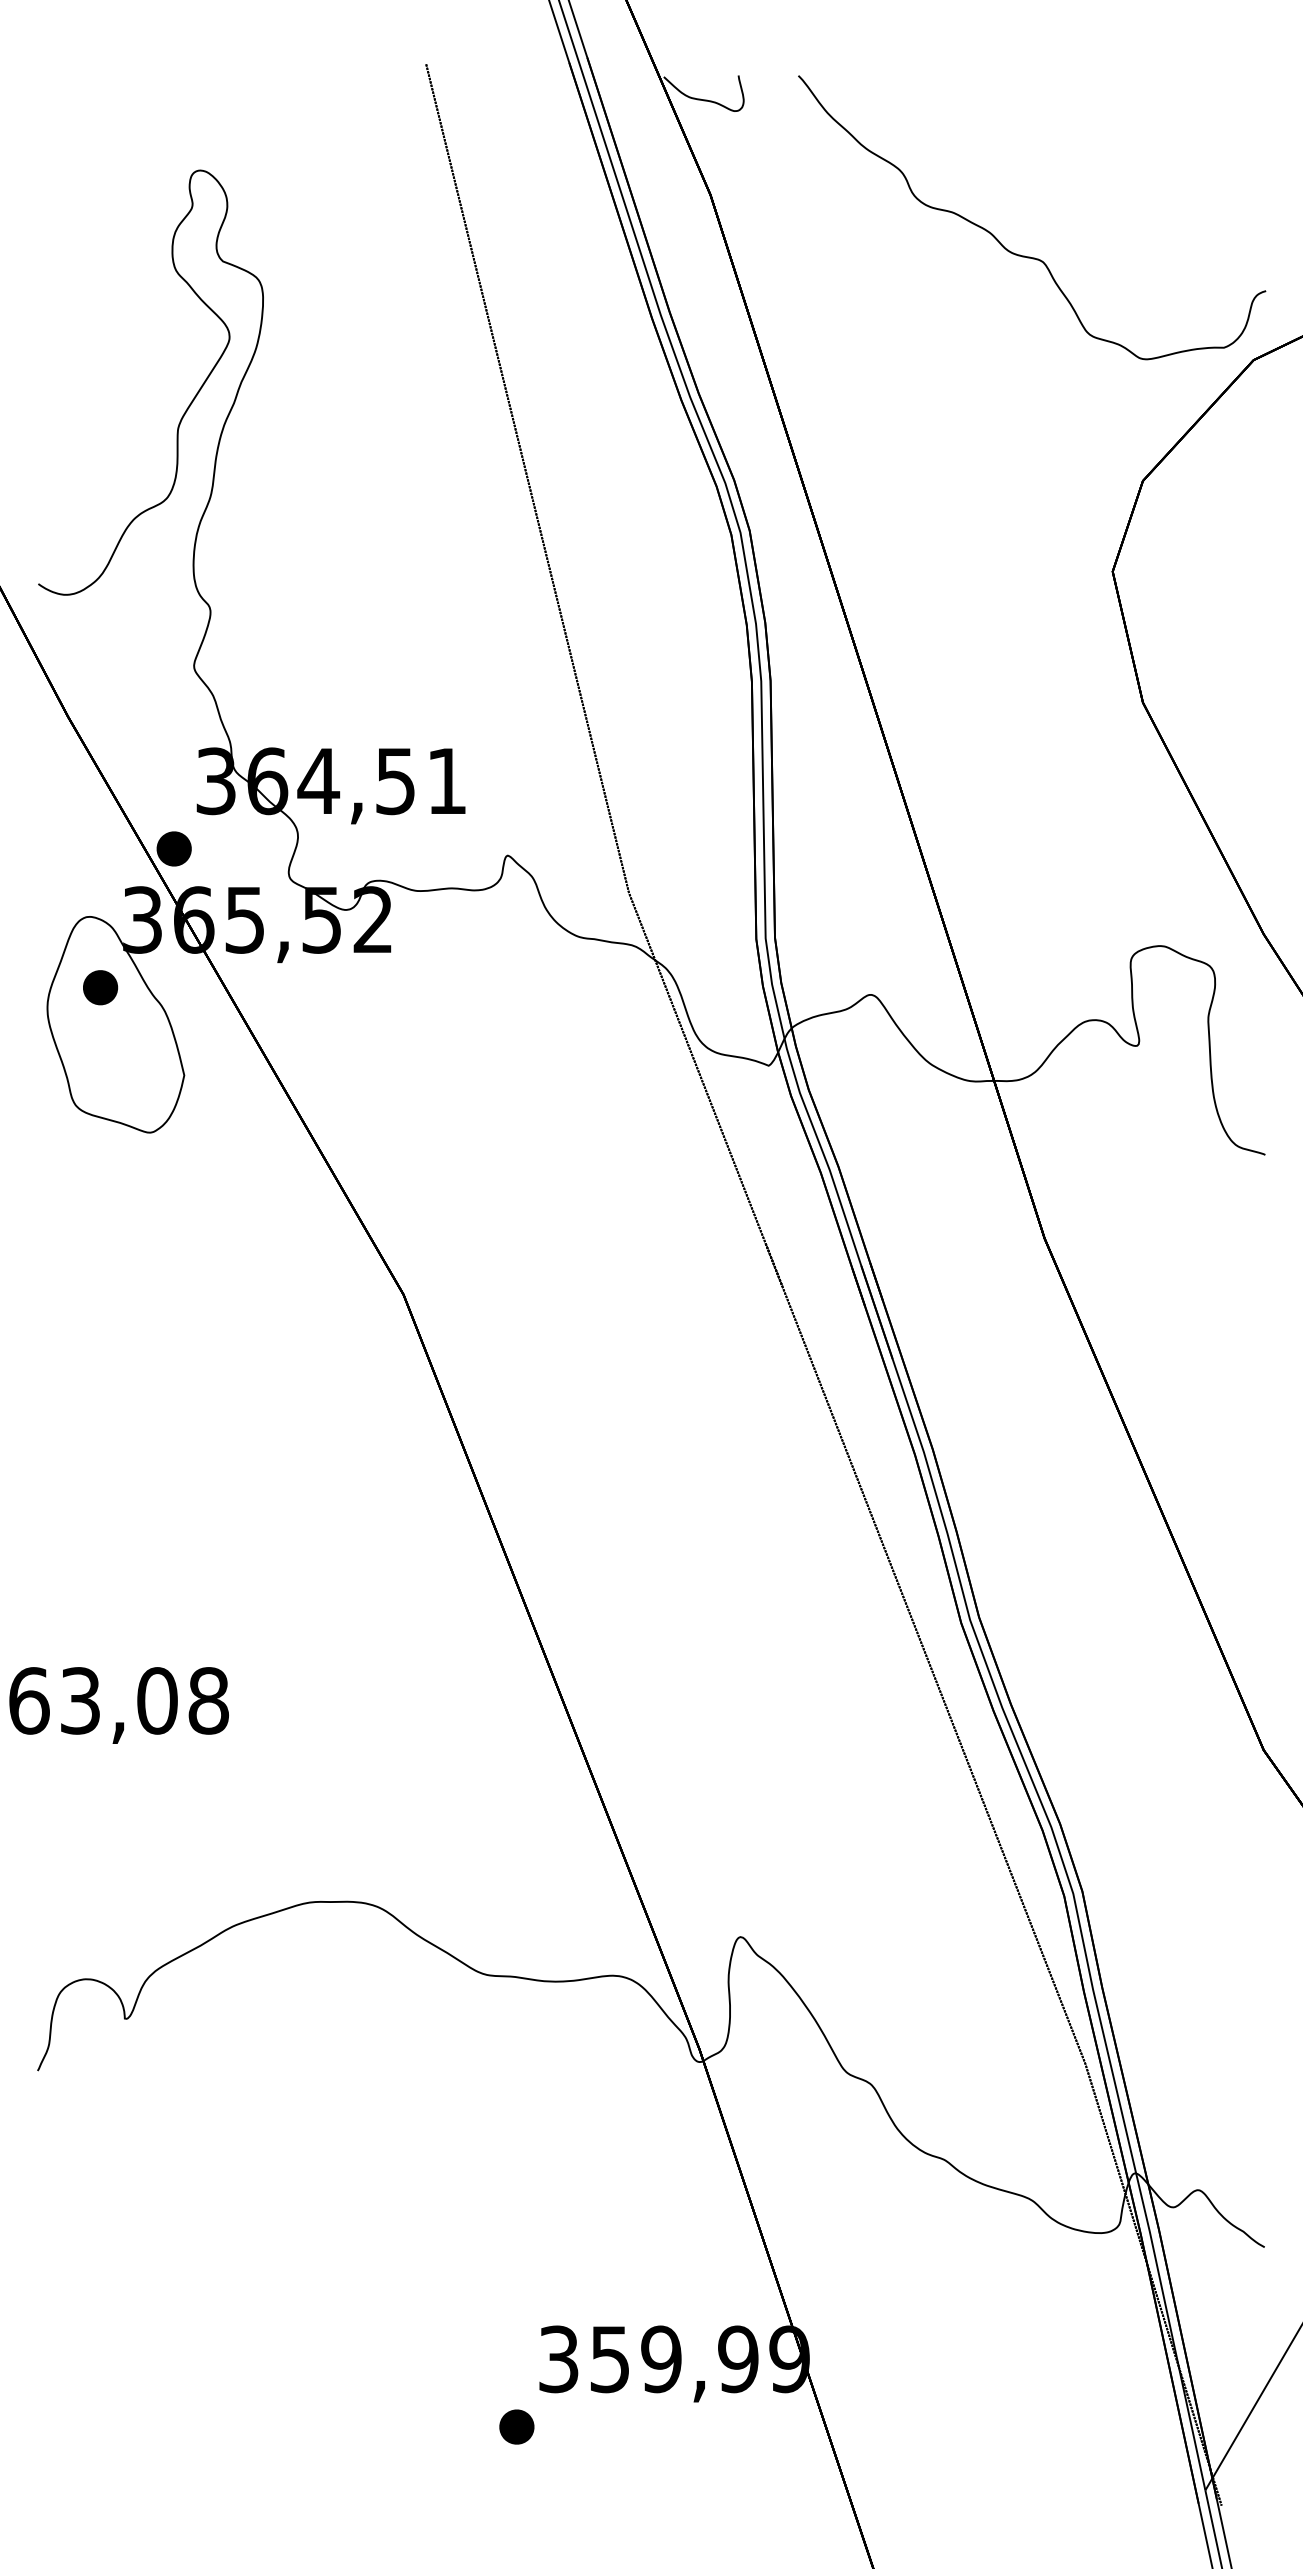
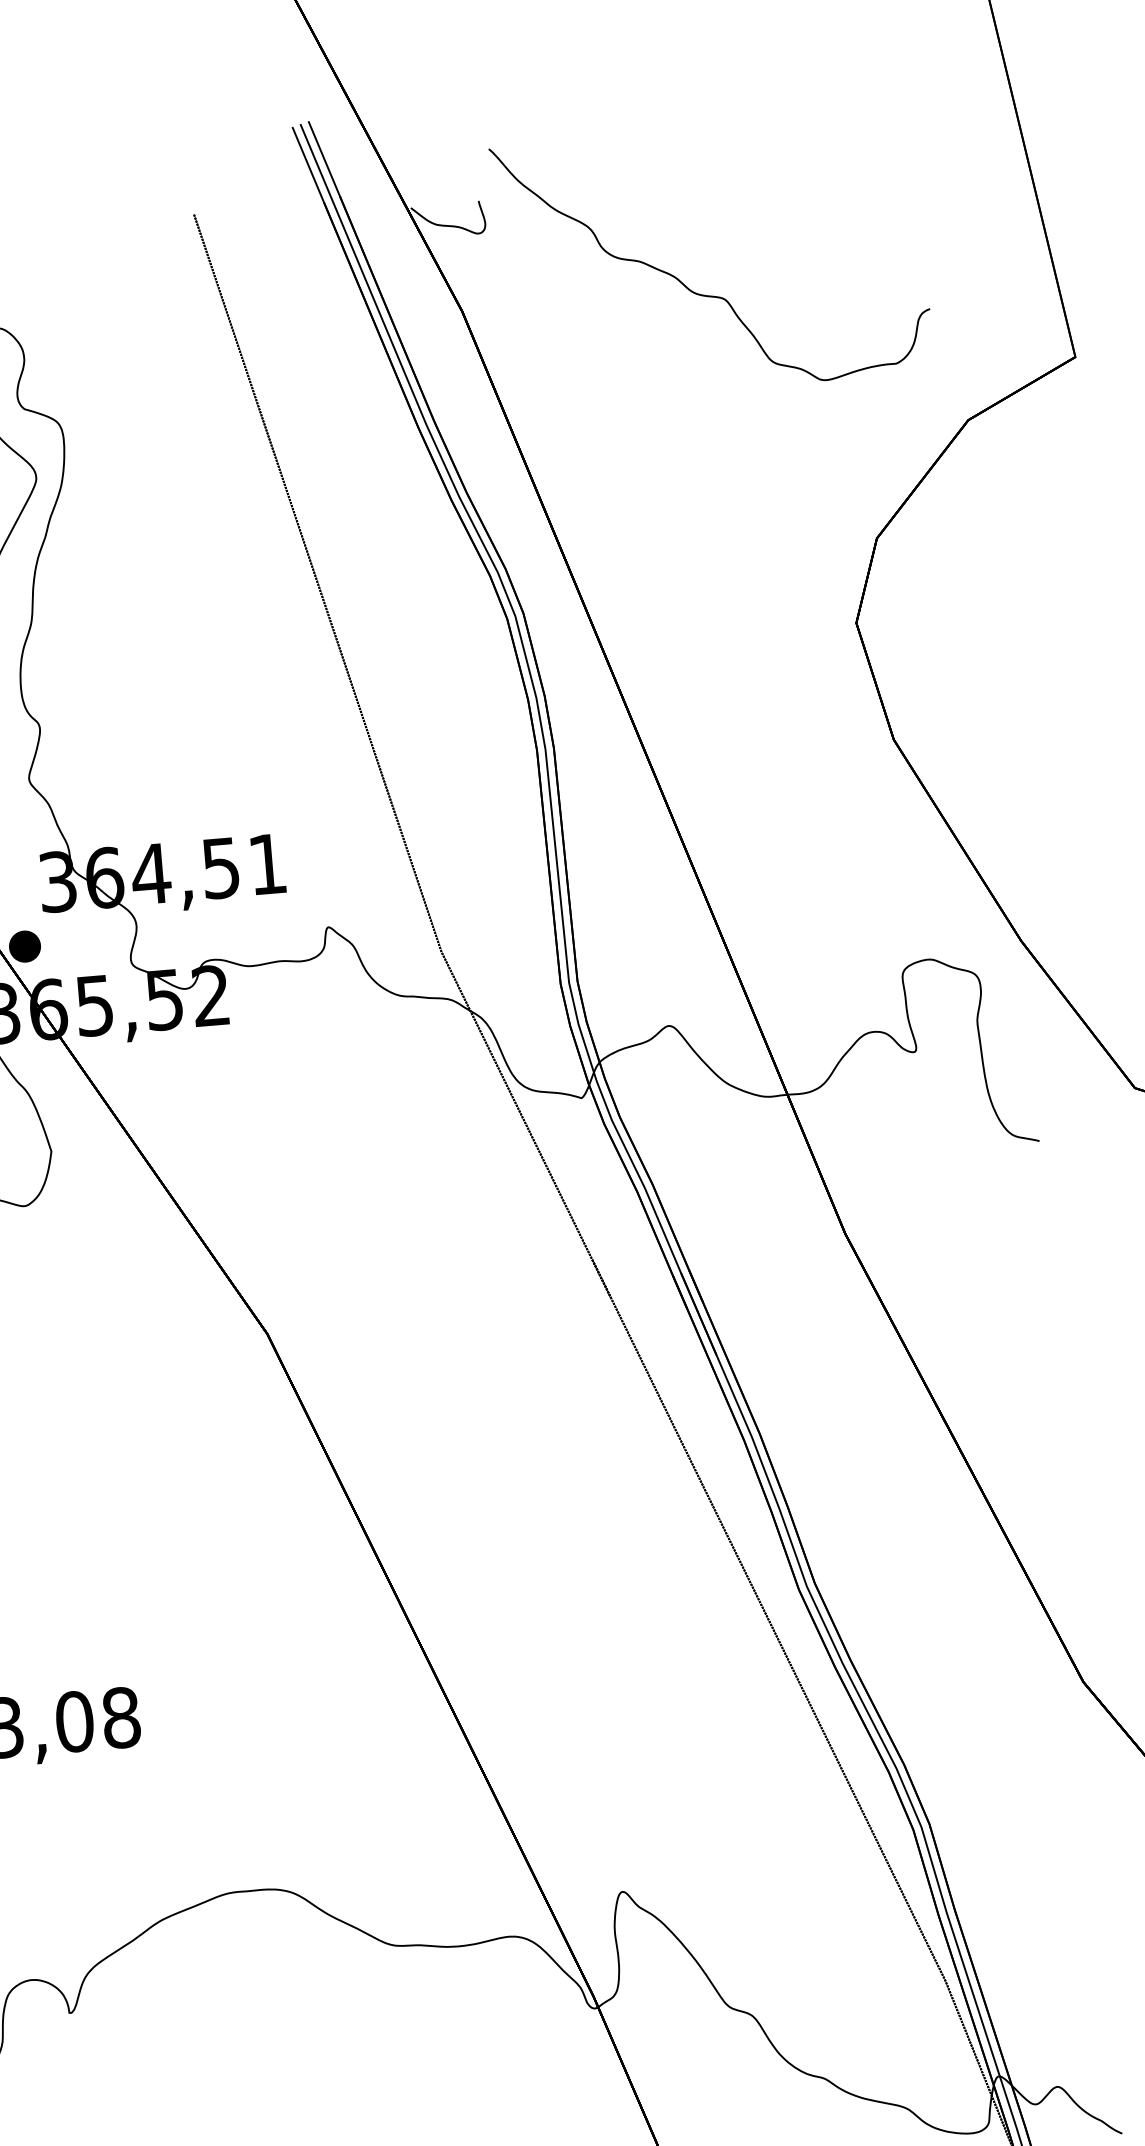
curve: (1024, 255) -> (707, 295), moved

